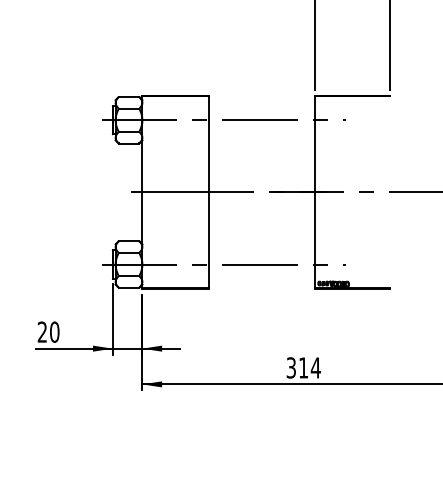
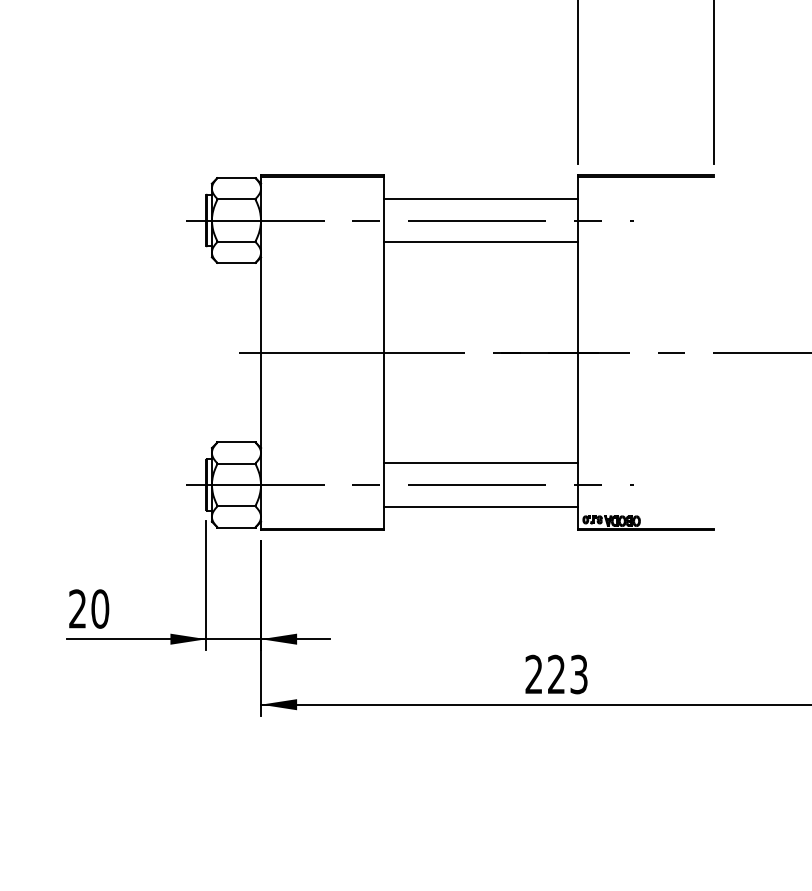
line: (262, 108) -> (481, 198), added
line: (262, 132) -> (481, 242), added
line: (262, 252) -> (481, 462), added
line: (262, 276) -> (481, 506), added
text: (303, 367) -> (556, 673), 314 -> 223

